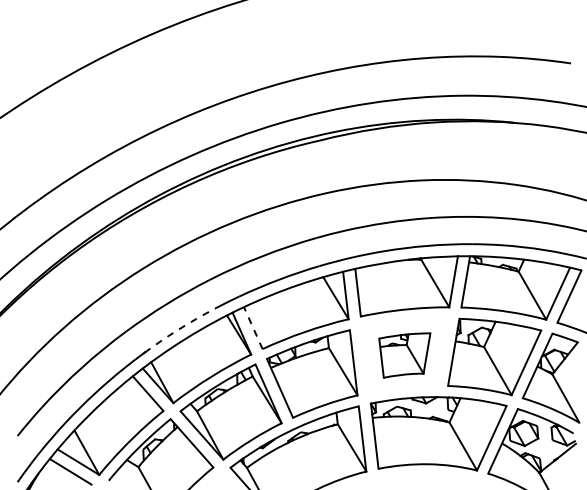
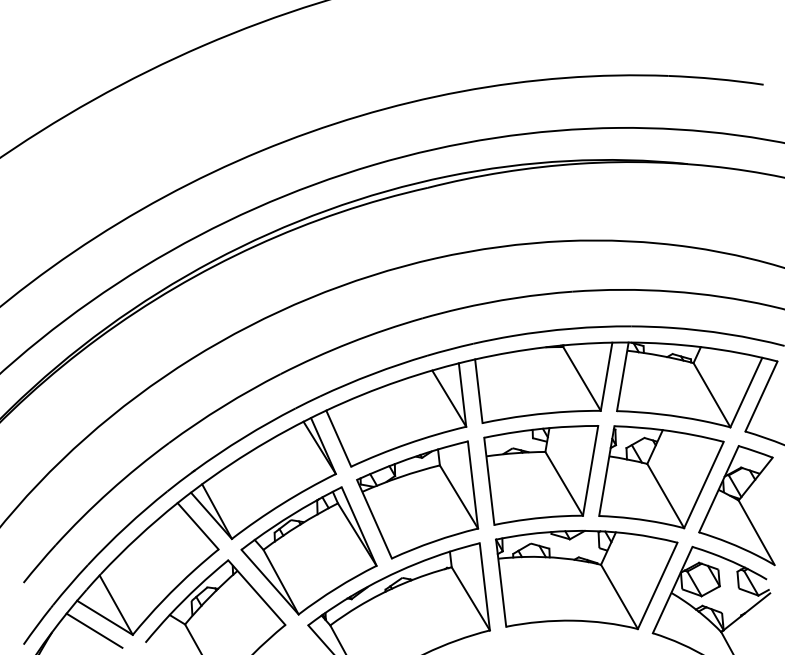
arc: (182, 327) -> (244, 437), dashed -> solid
line: (253, 328) -> (339, 439), dashed -> solid
part: (404, 355) -> (540, 475), size x1.67

